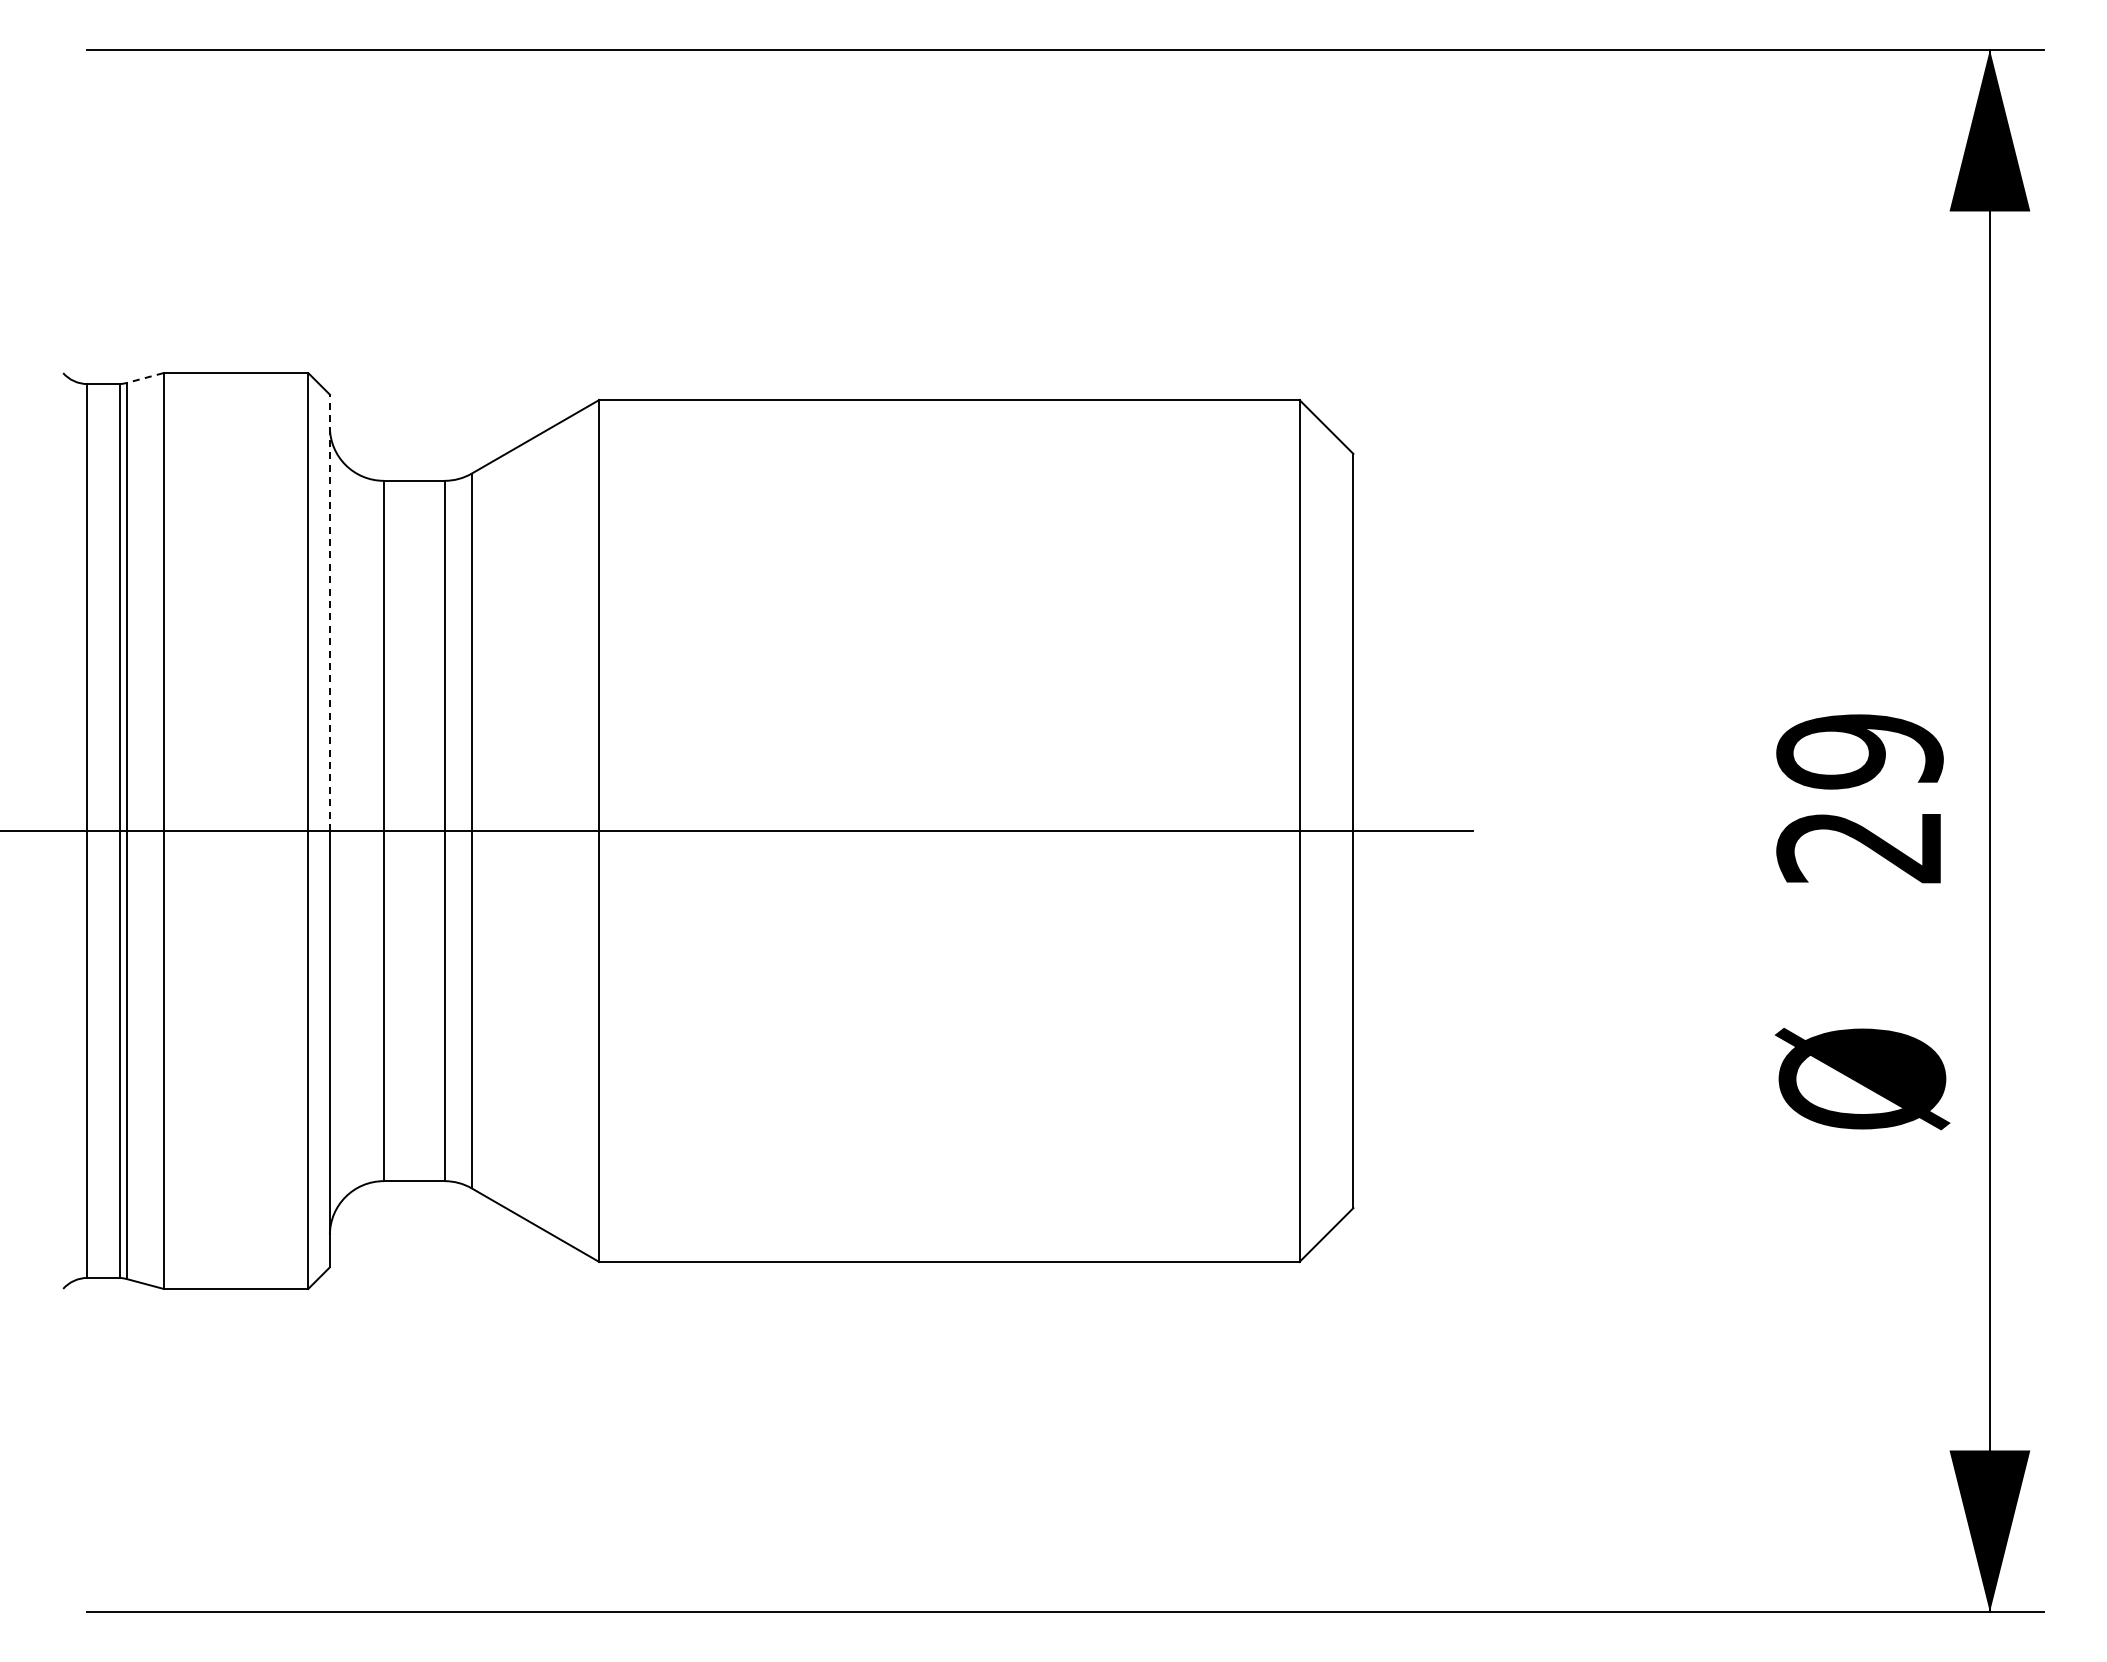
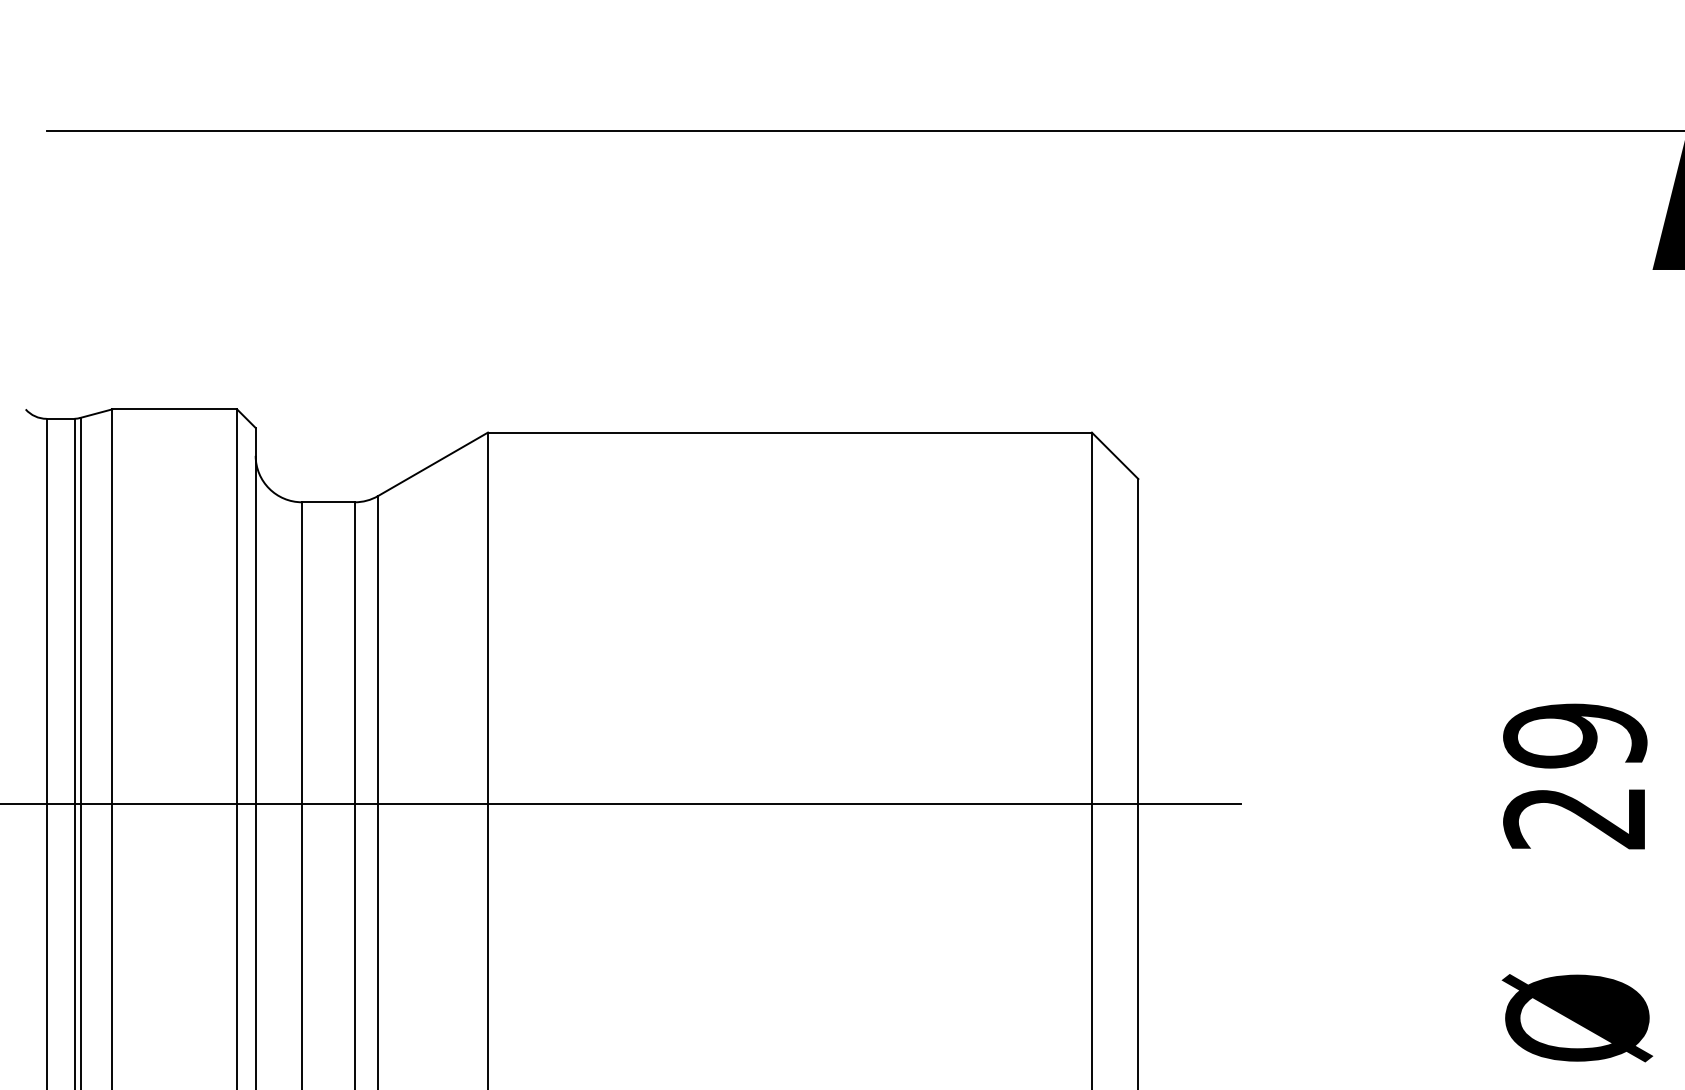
line: (144, 378) -> (95, 414), dashed -> solid
line: (329, 612) -> (255, 615), dashed -> solid

